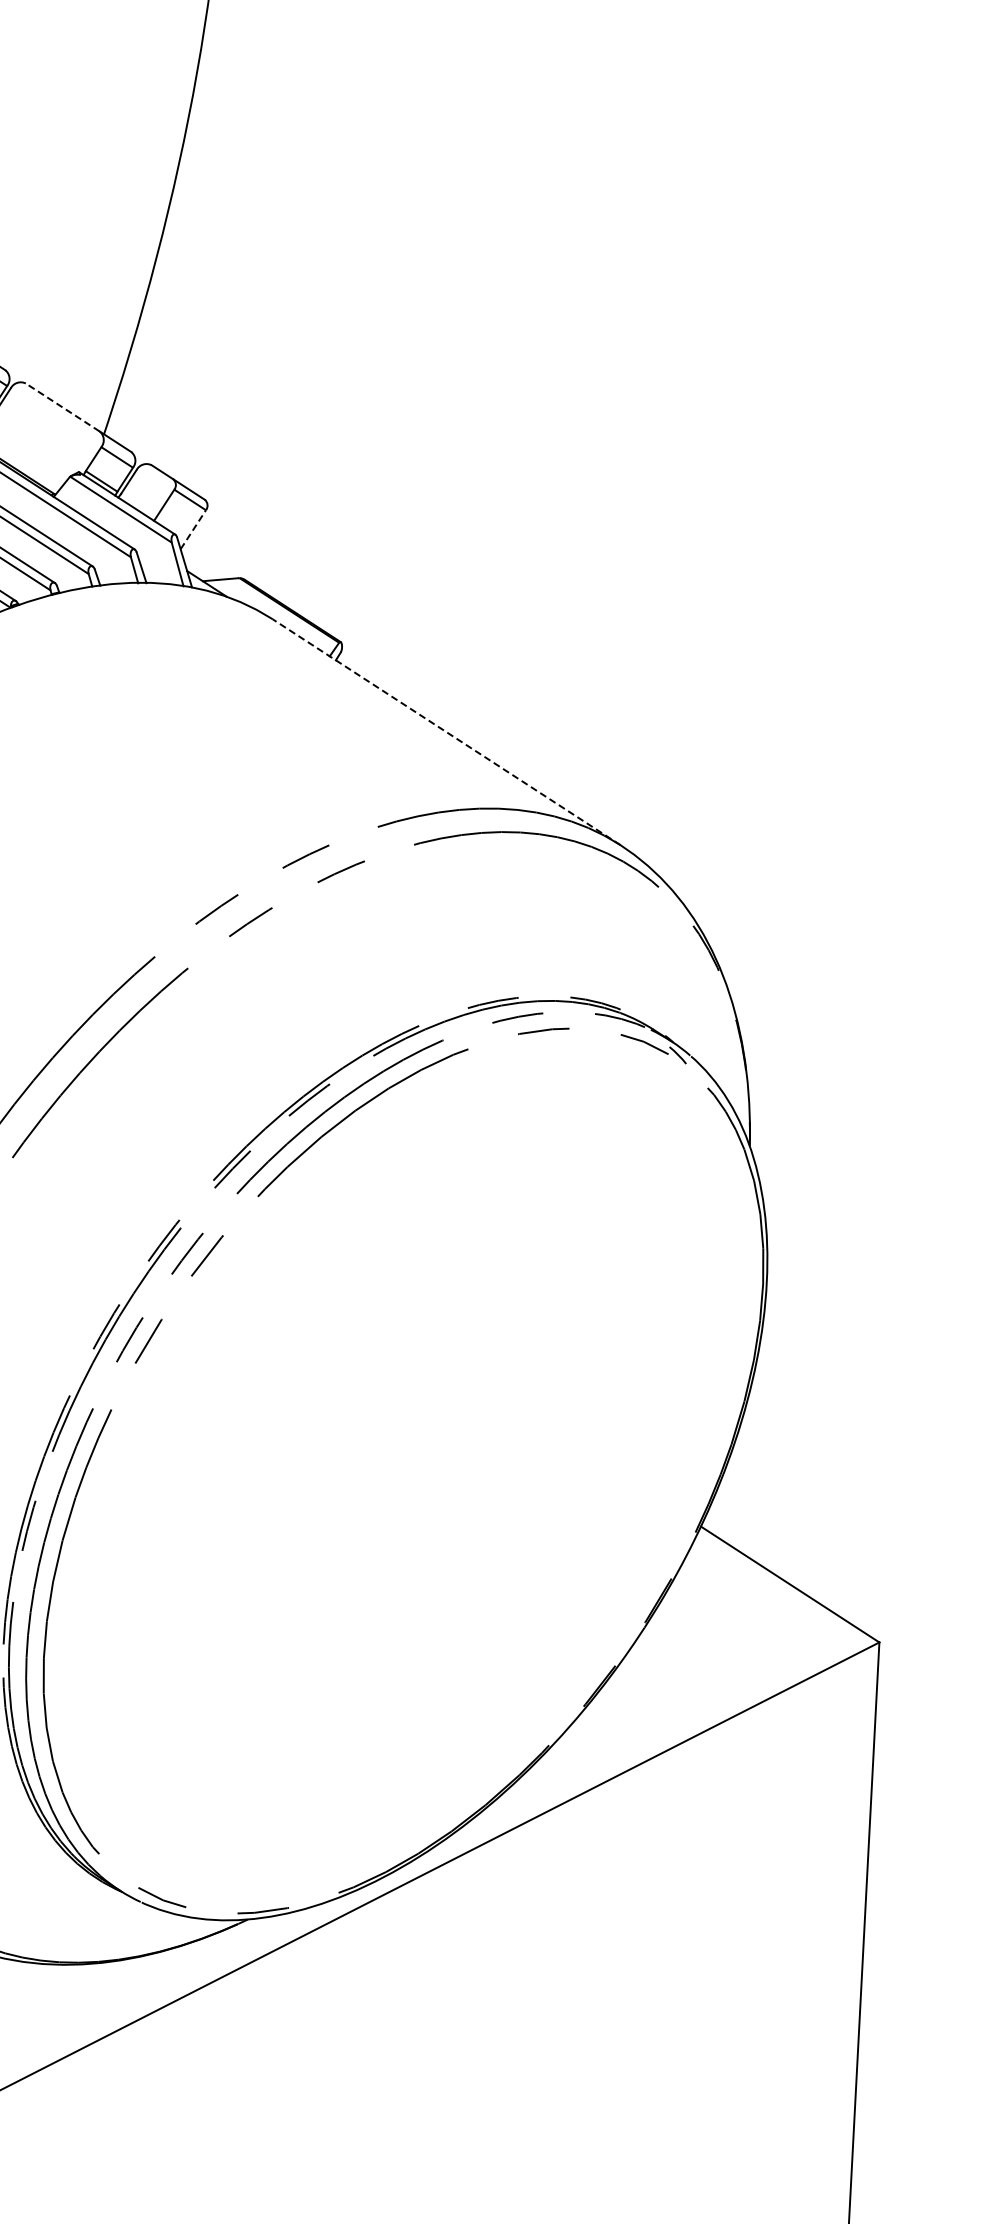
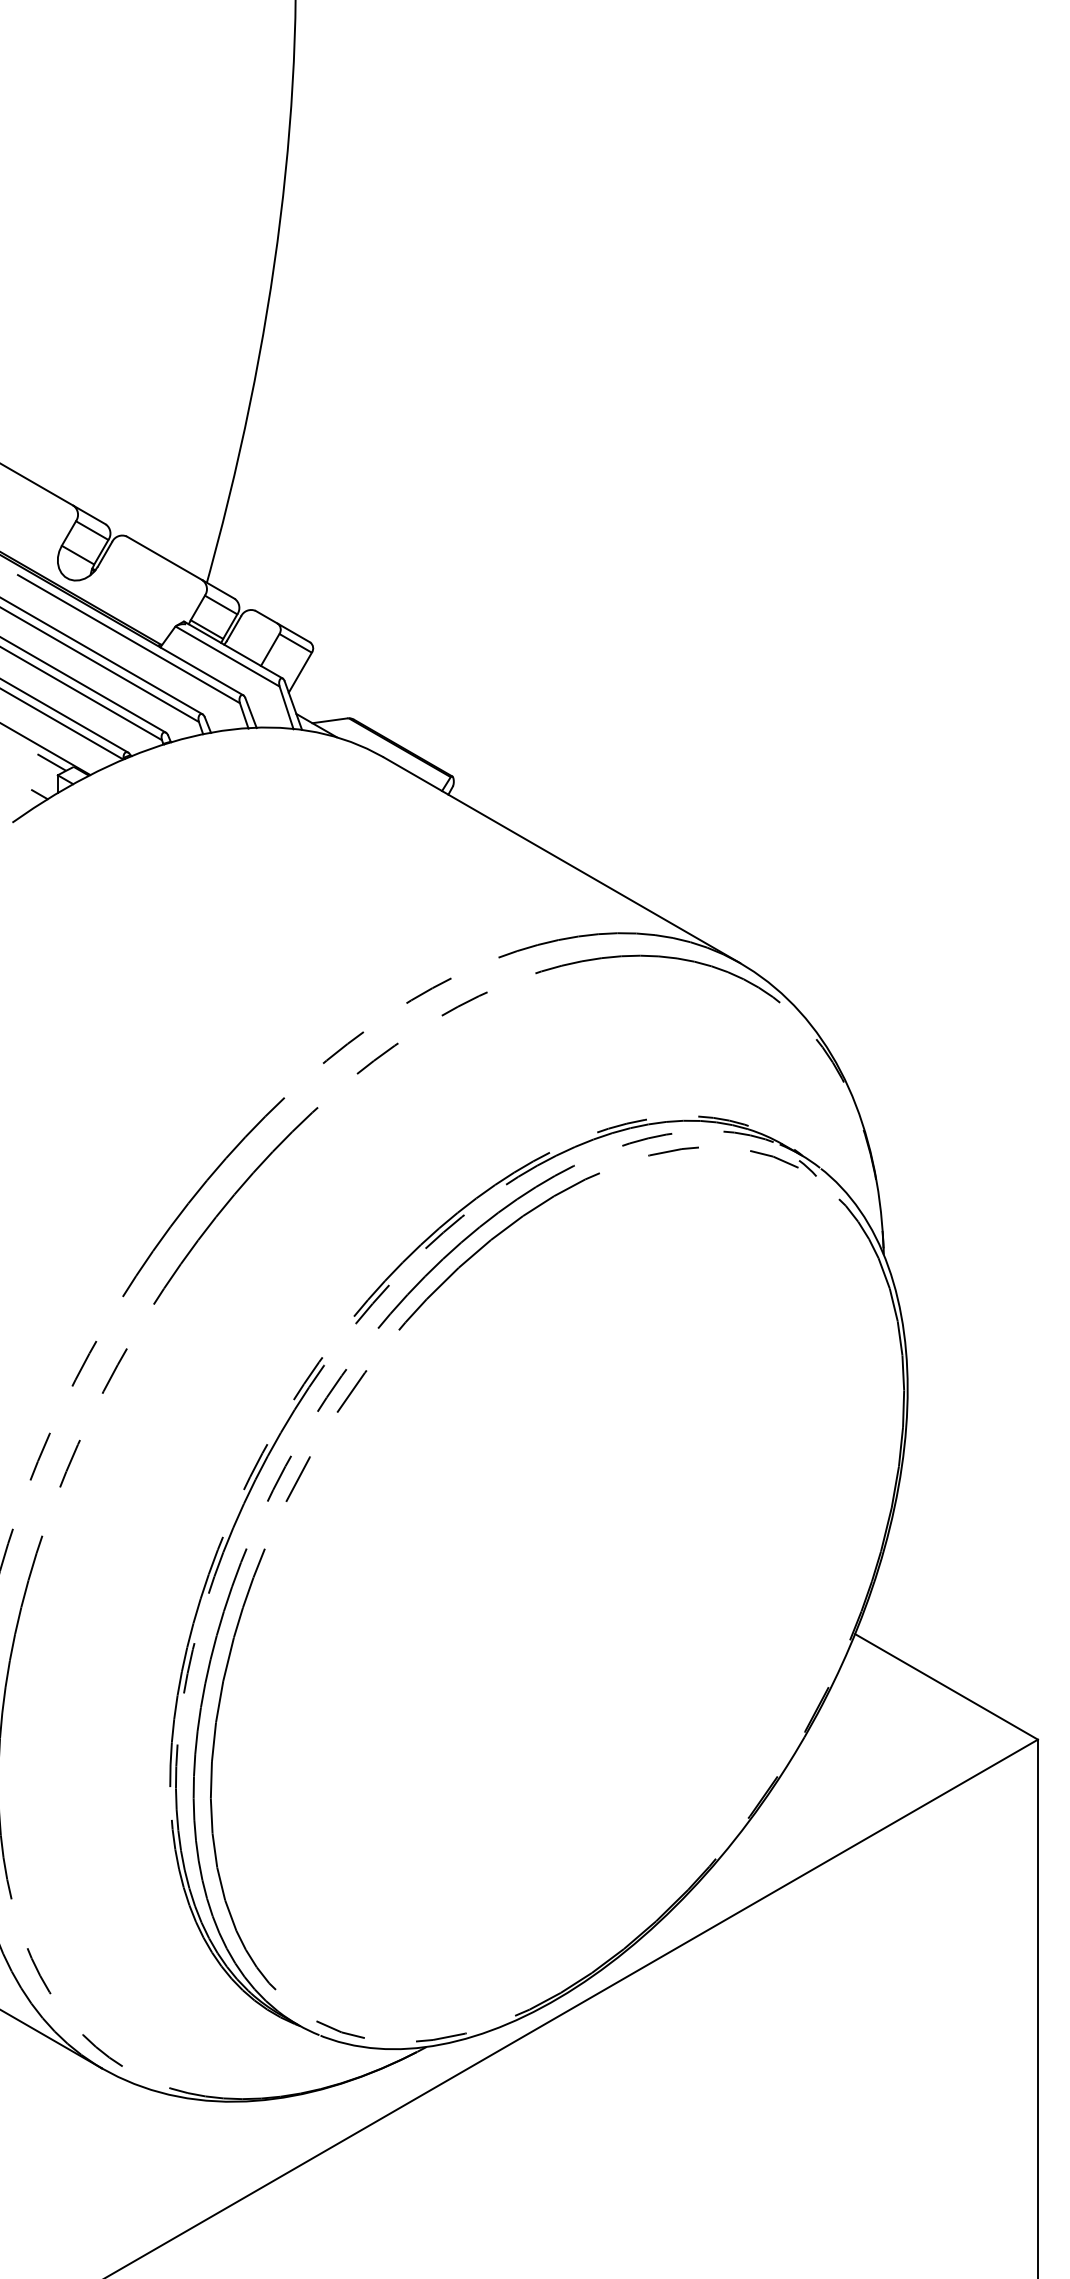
line: (62, 407) -> (164, 558), dashed -> solid
line: (193, 529) -> (300, 672), dashed -> solid
line: (446, 732) -> (561, 860), dashed -> solid

